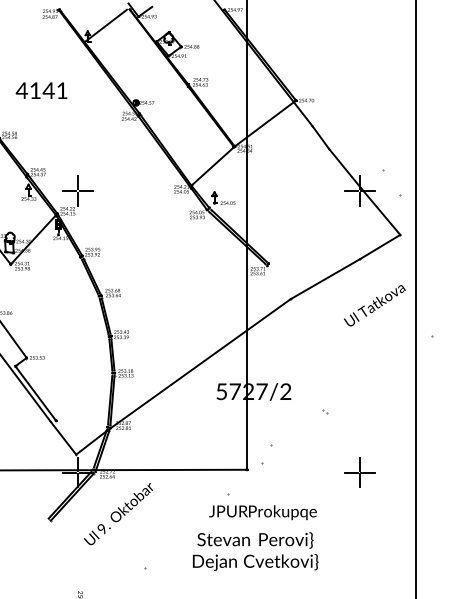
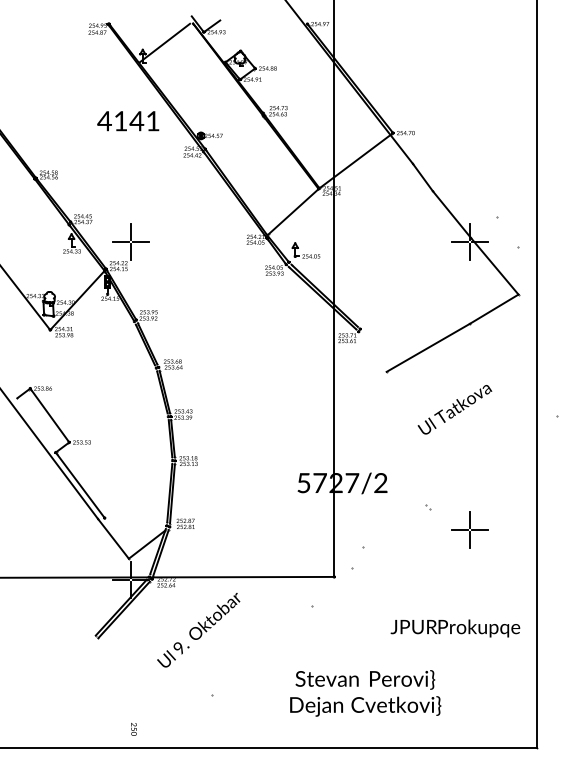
text: (41, 90) -> (128, 121), moved
text: (374, 305) -> (454, 409), moved
line: (198, 364) -> (275, 450), removed
part: (359, 471) -> (469, 529), moved
text: (263, 512) -> (455, 628), moved
text: (118, 514) -> (198, 630), moved
text: (255, 551) -> (365, 693), moved

